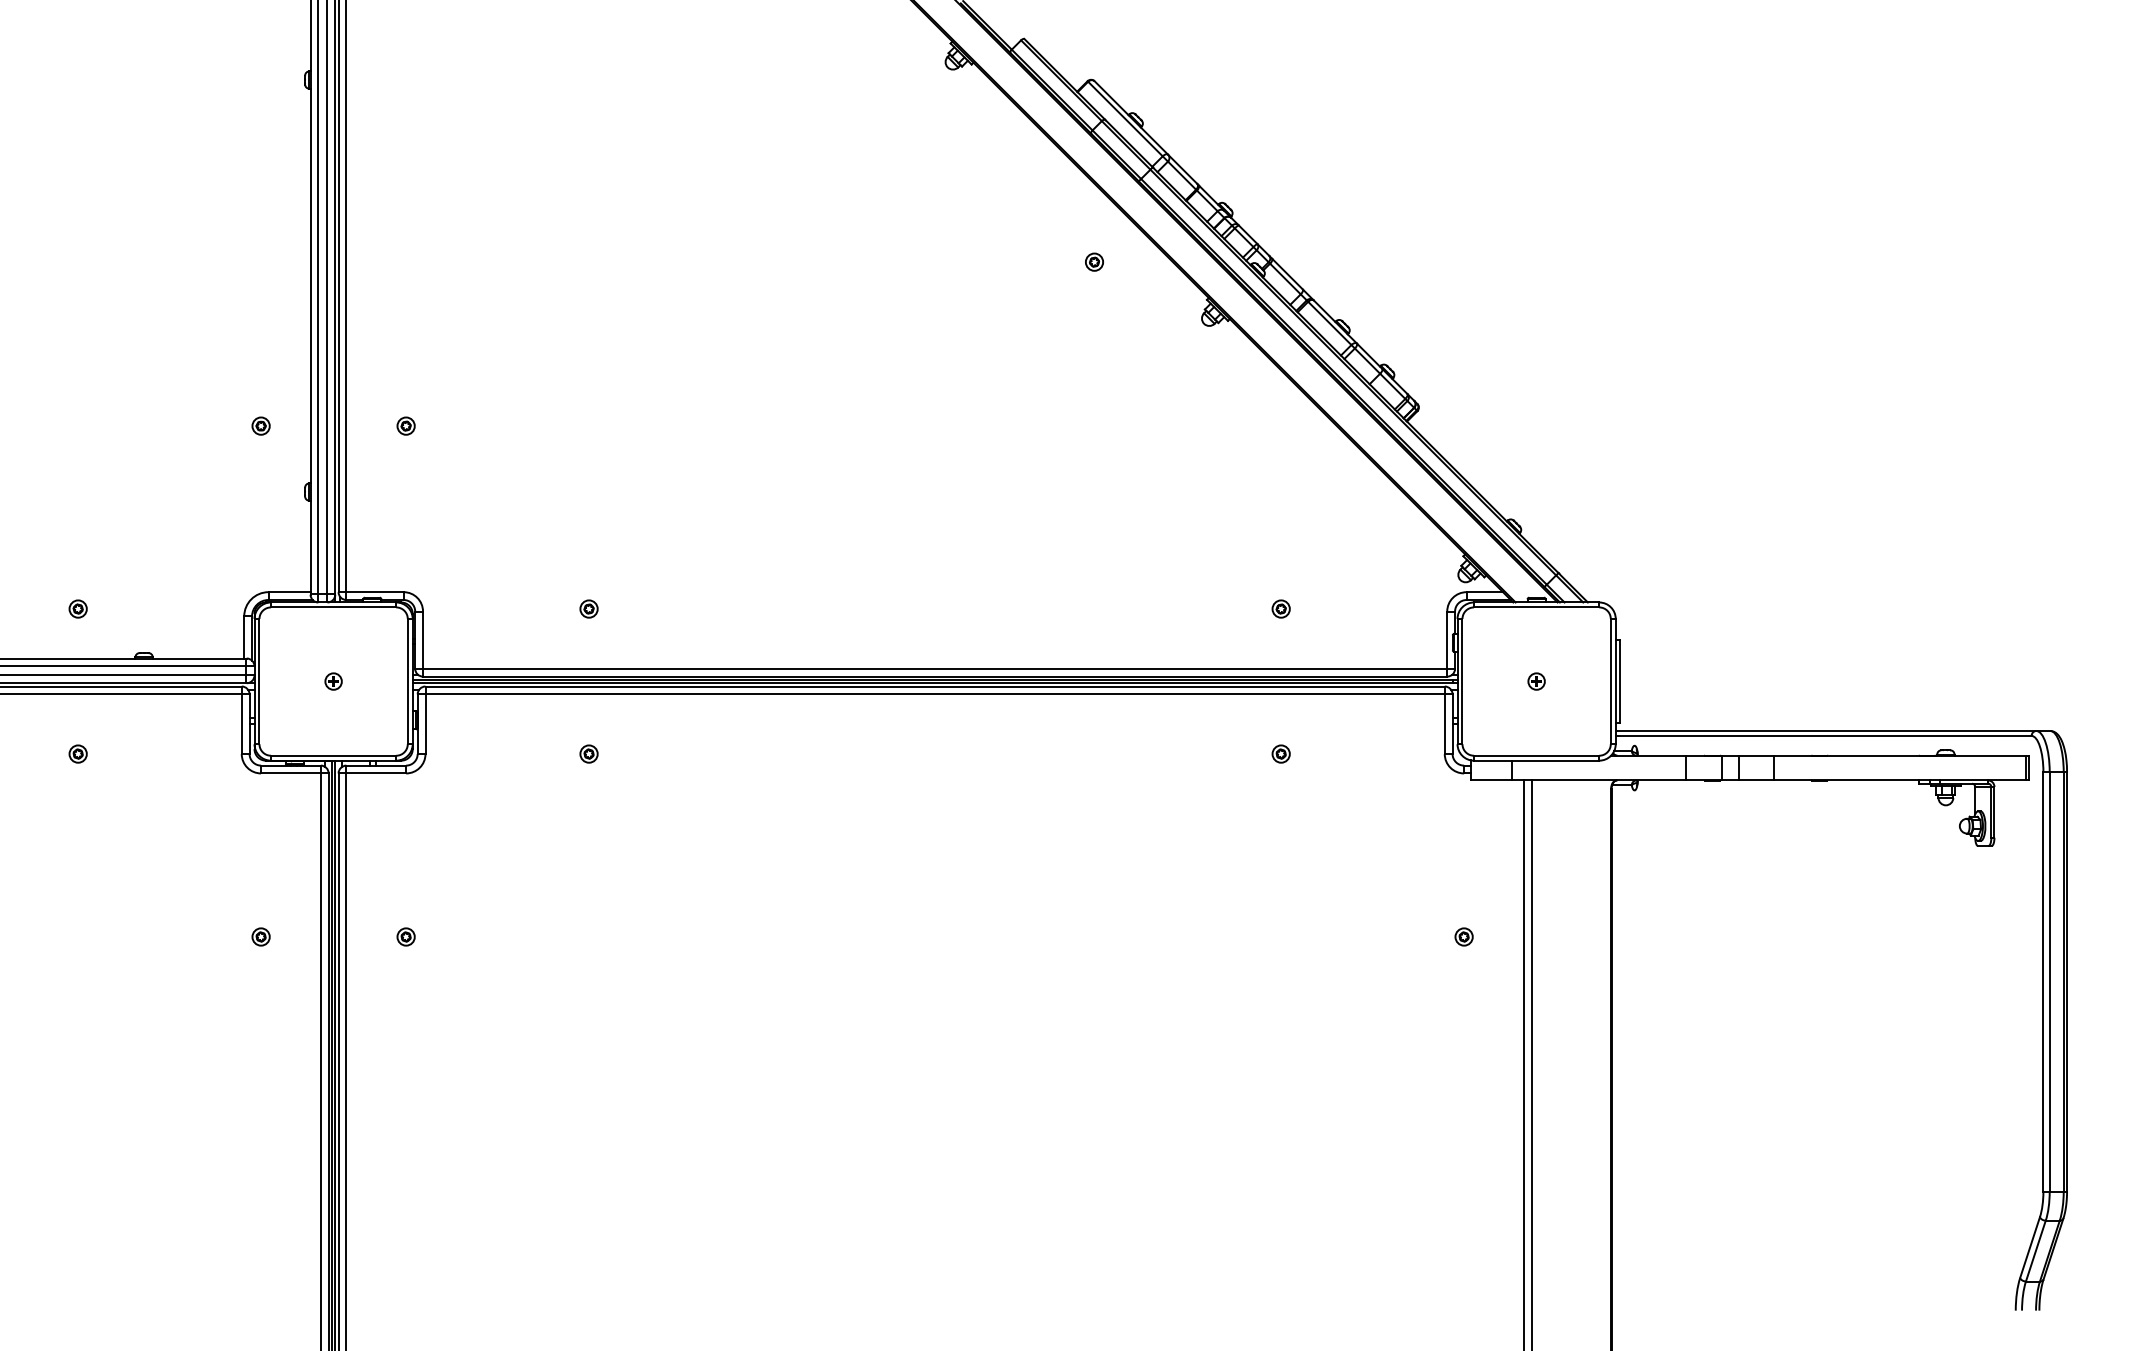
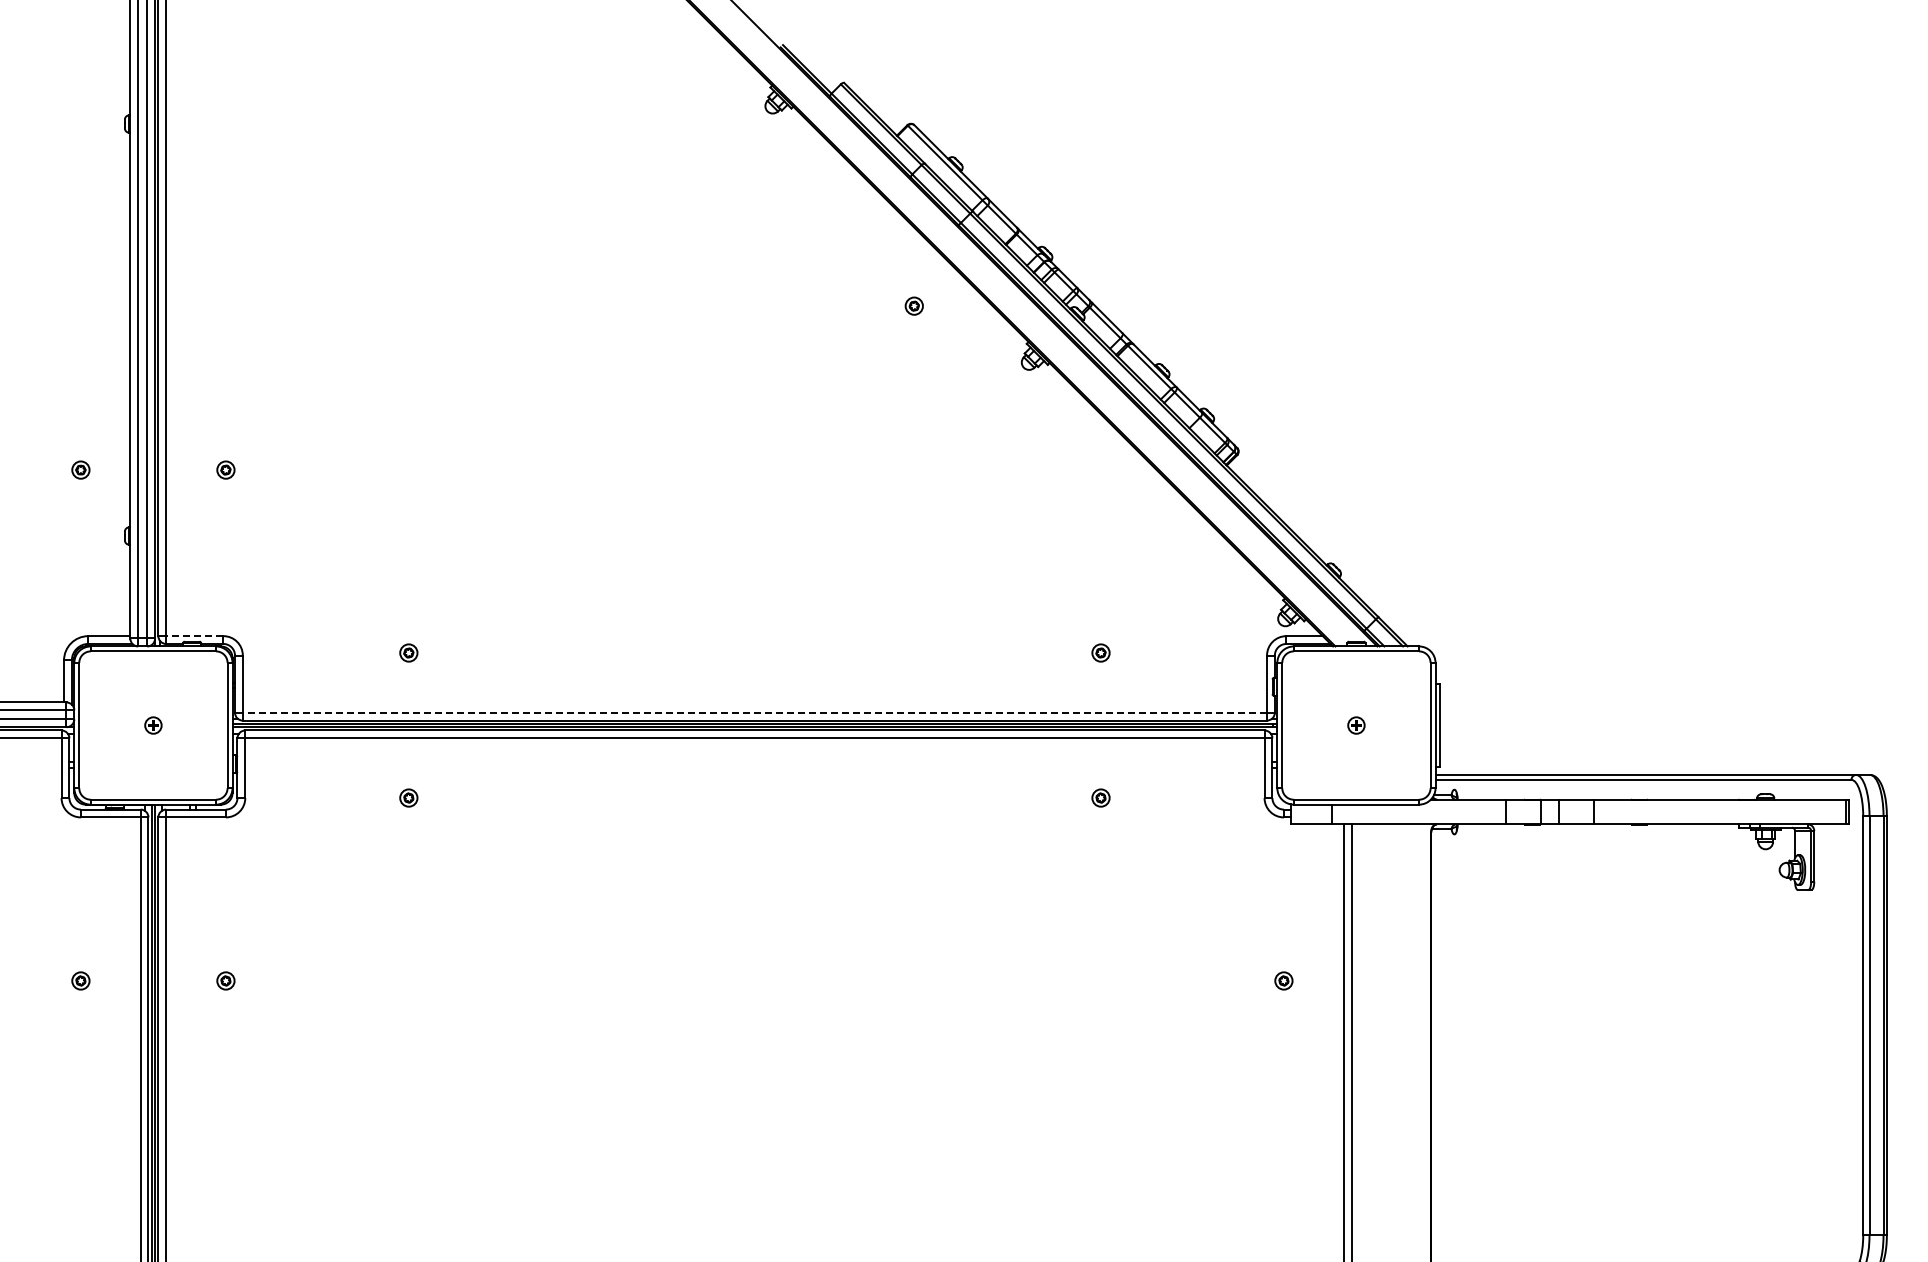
line: (375, 592) -> (195, 636), solid -> dashed
line: (934, 668) -> (754, 712), solid -> dashed

